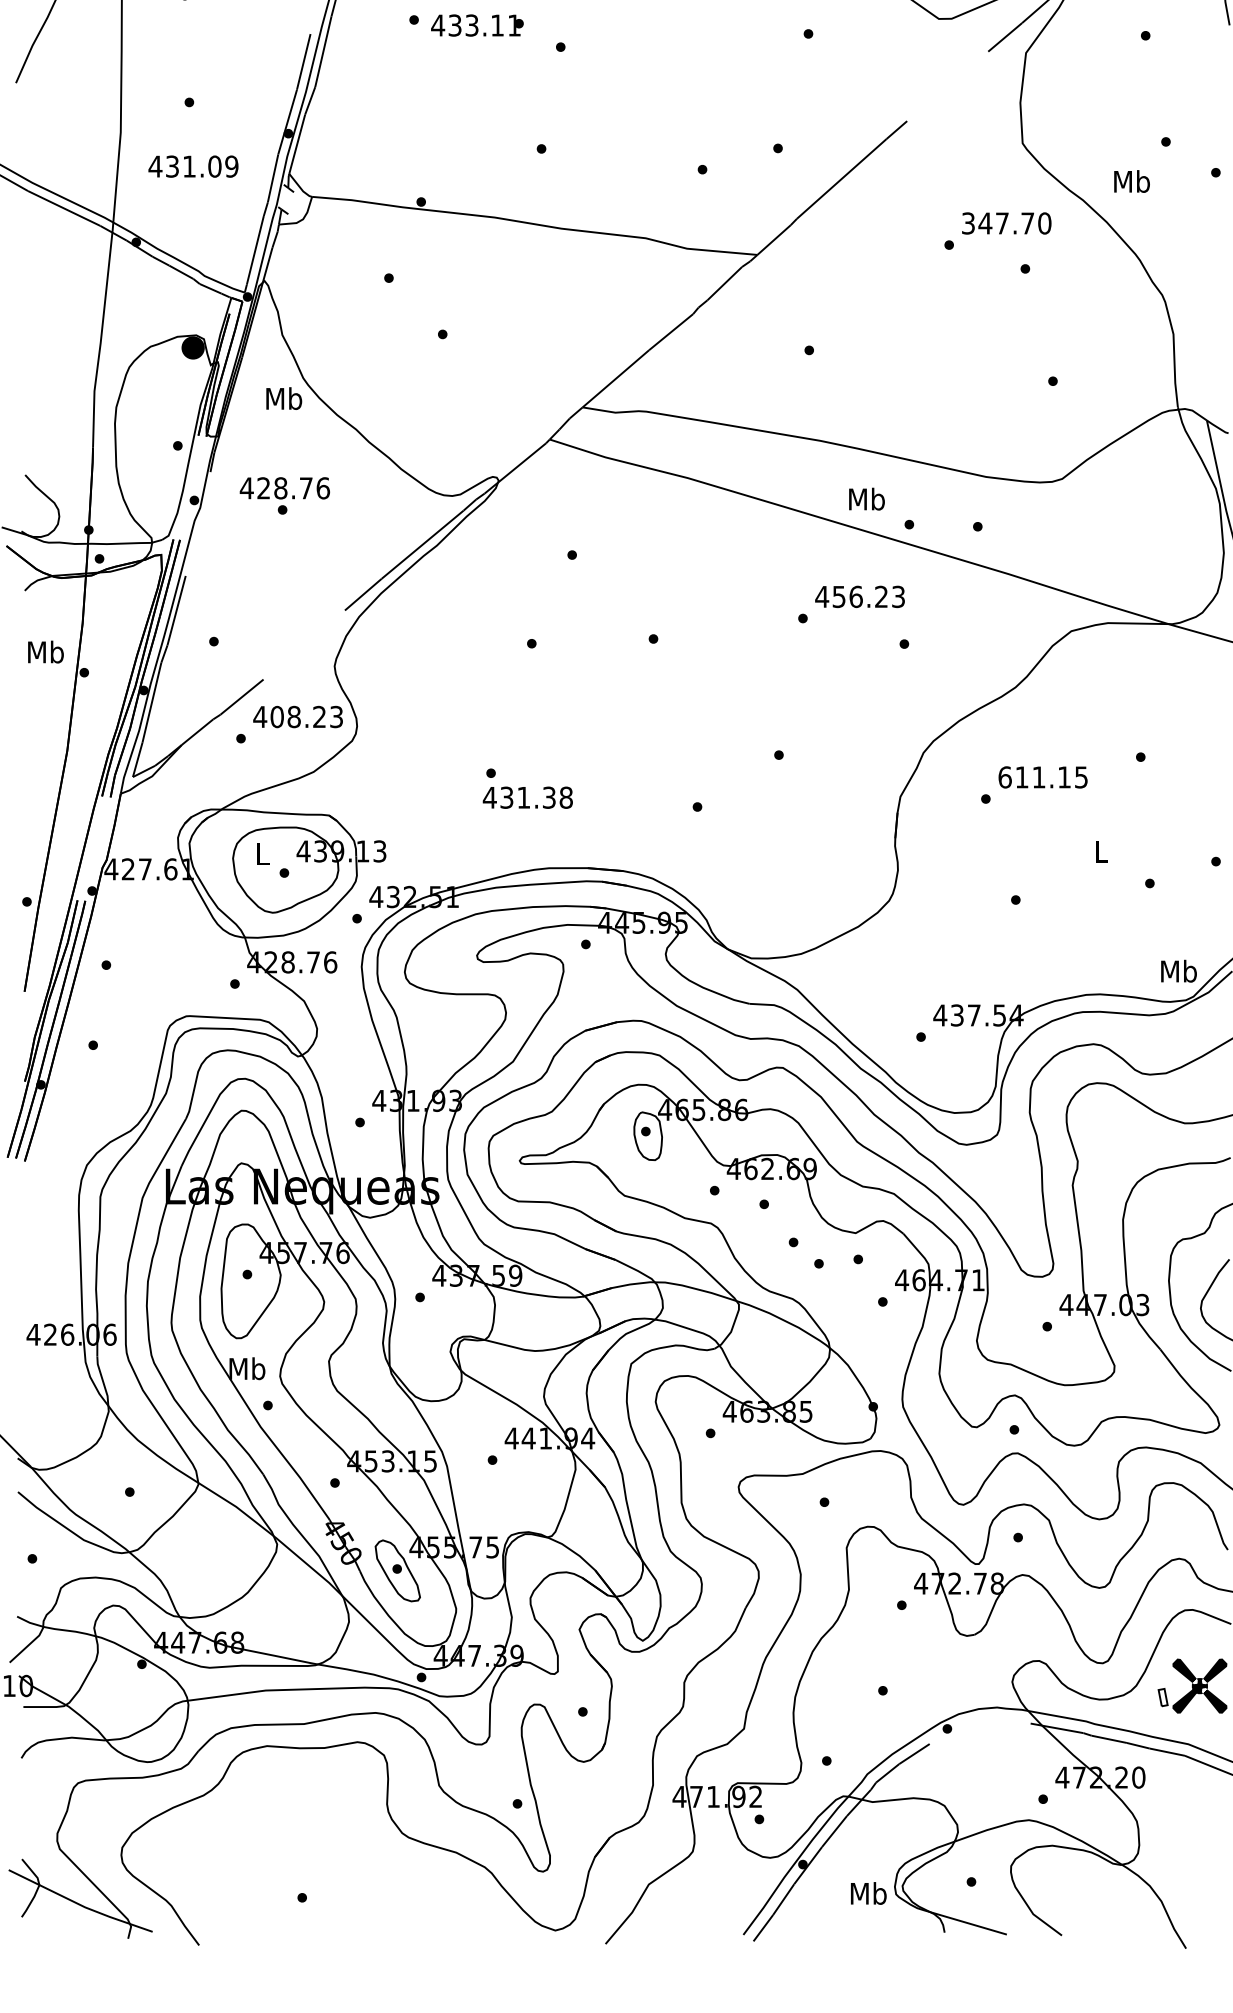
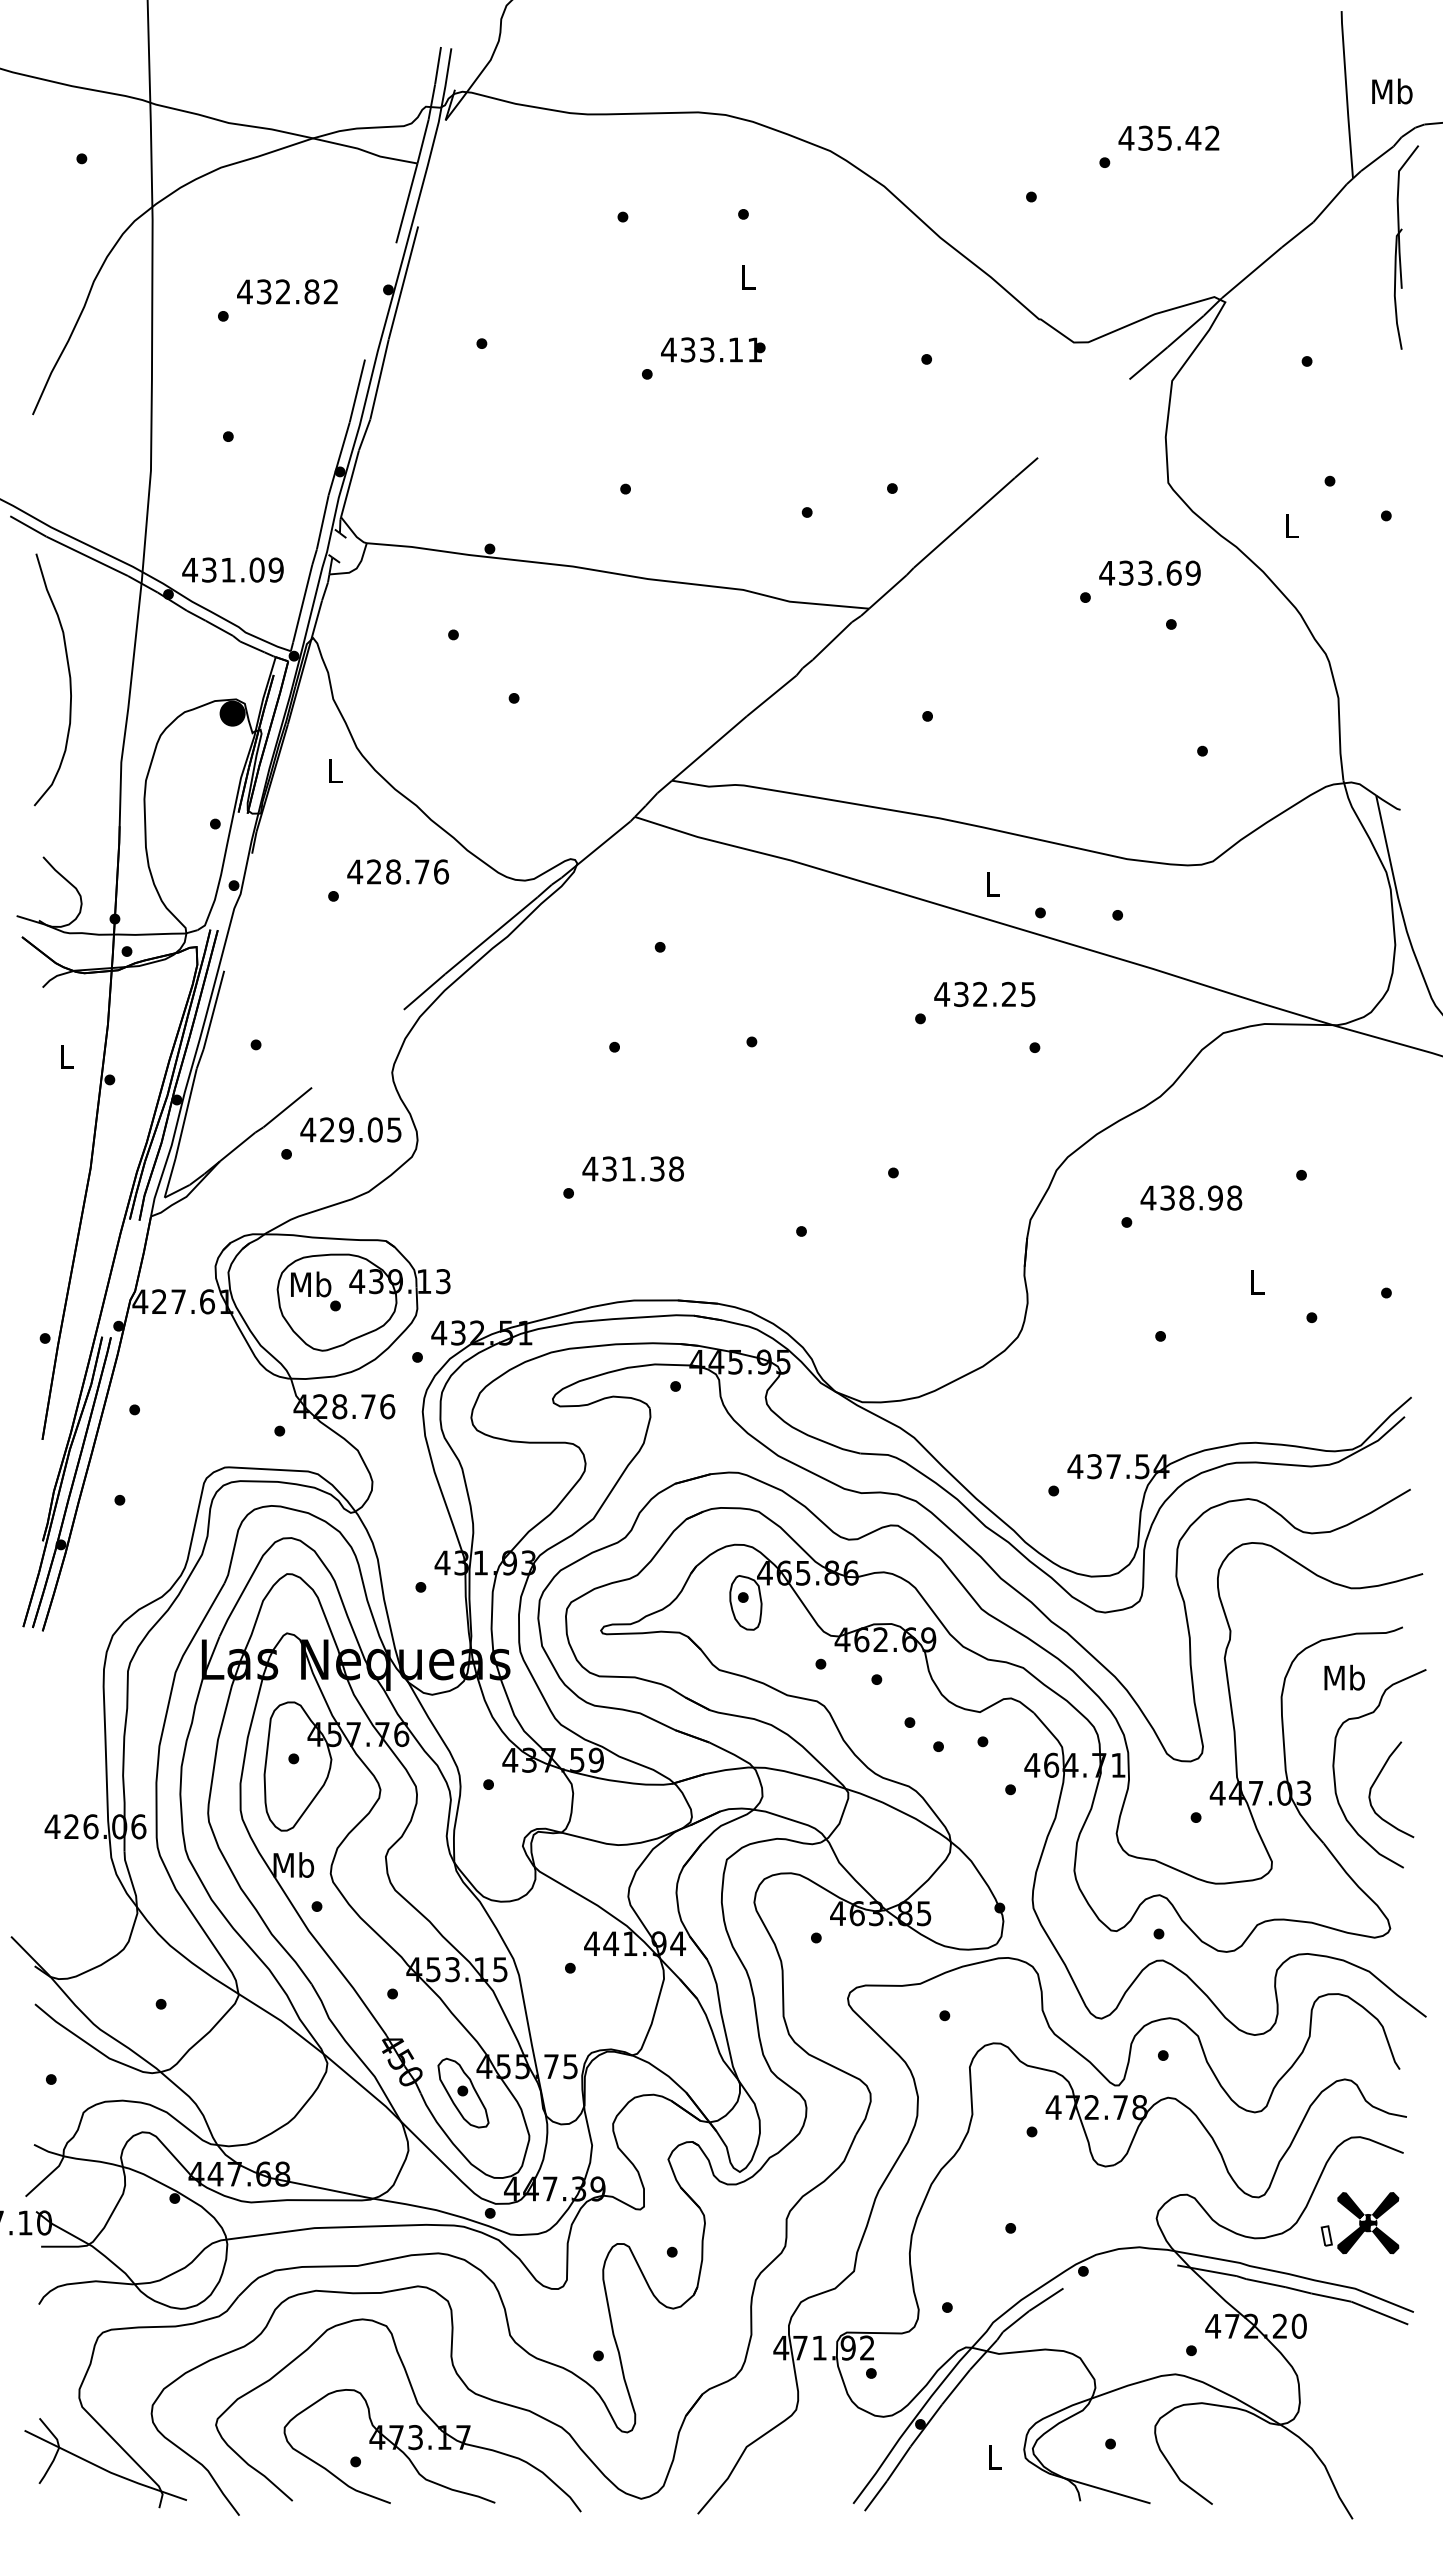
text: (477, 25) -> (713, 349), moved
text: (193, 166) -> (232, 569), moved
text: (1131, 181) -> (1291, 525), Mb -> L
text: (1005, 222) -> (1149, 572), 347.70 -> 433.69
curve: (47, 313) -> (68, 674), added
text: (284, 398) -> (335, 770), Mb -> L
text: (284, 487) -> (397, 871), moved
text: (866, 499) -> (992, 884), Mb -> L
text: (868, 596) -> (994, 993), 456.23 -> 432.25
text: (45, 651) -> (66, 1056), Mb -> L
text: (306, 716) -> (360, 1129), 408.23 -> 429.05
text: (1043, 776) -> (1191, 1197), 611.15 -> 438.98
text: (527, 797) -> (632, 1168), moved
text: (263, 854) -> (311, 1284), L -> Mb
text: (1178, 971) -> (1344, 1677), moved
part: (340, 1865) -> (398, 2425), added
text: (868, 1893) -> (994, 2456), Mb -> L

